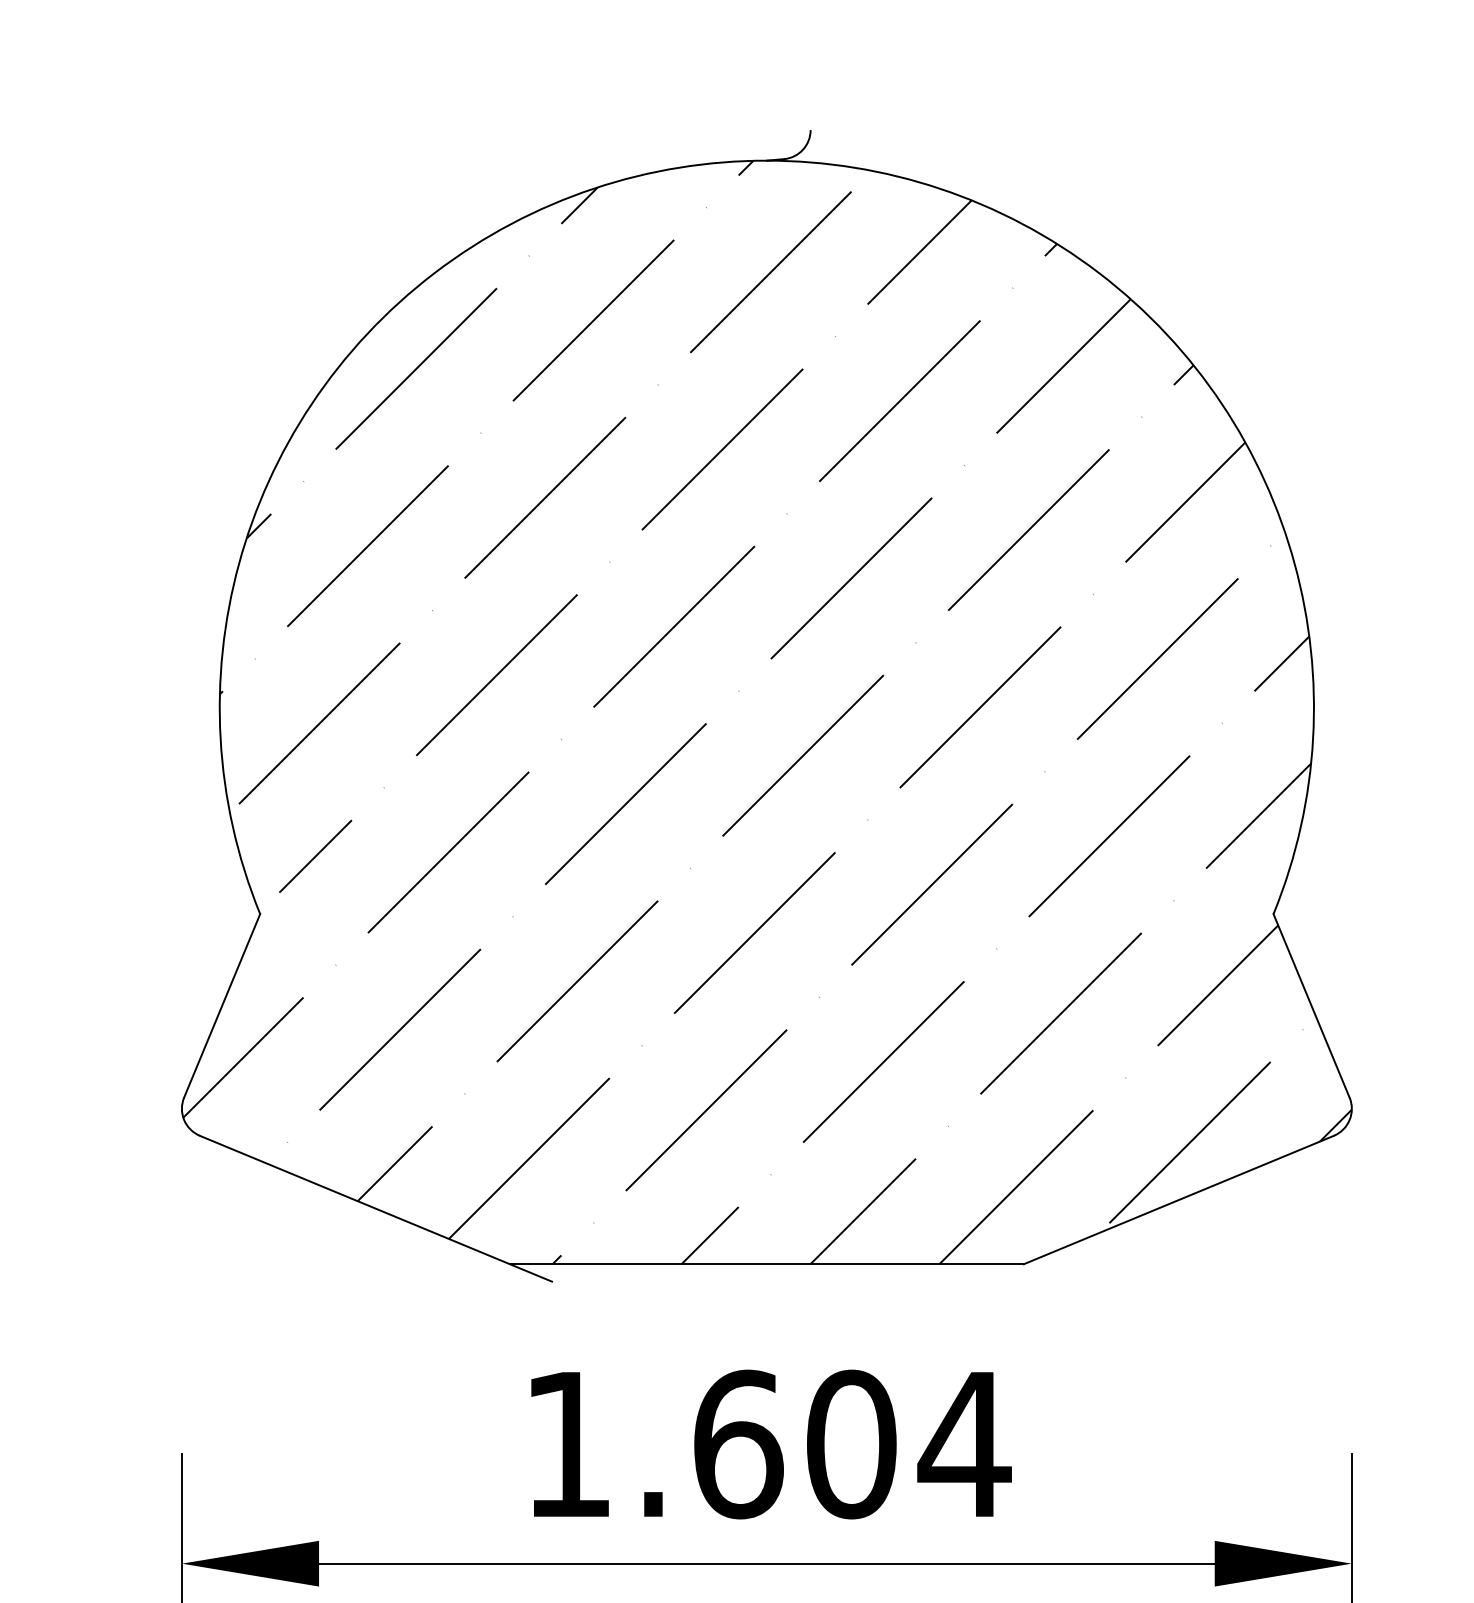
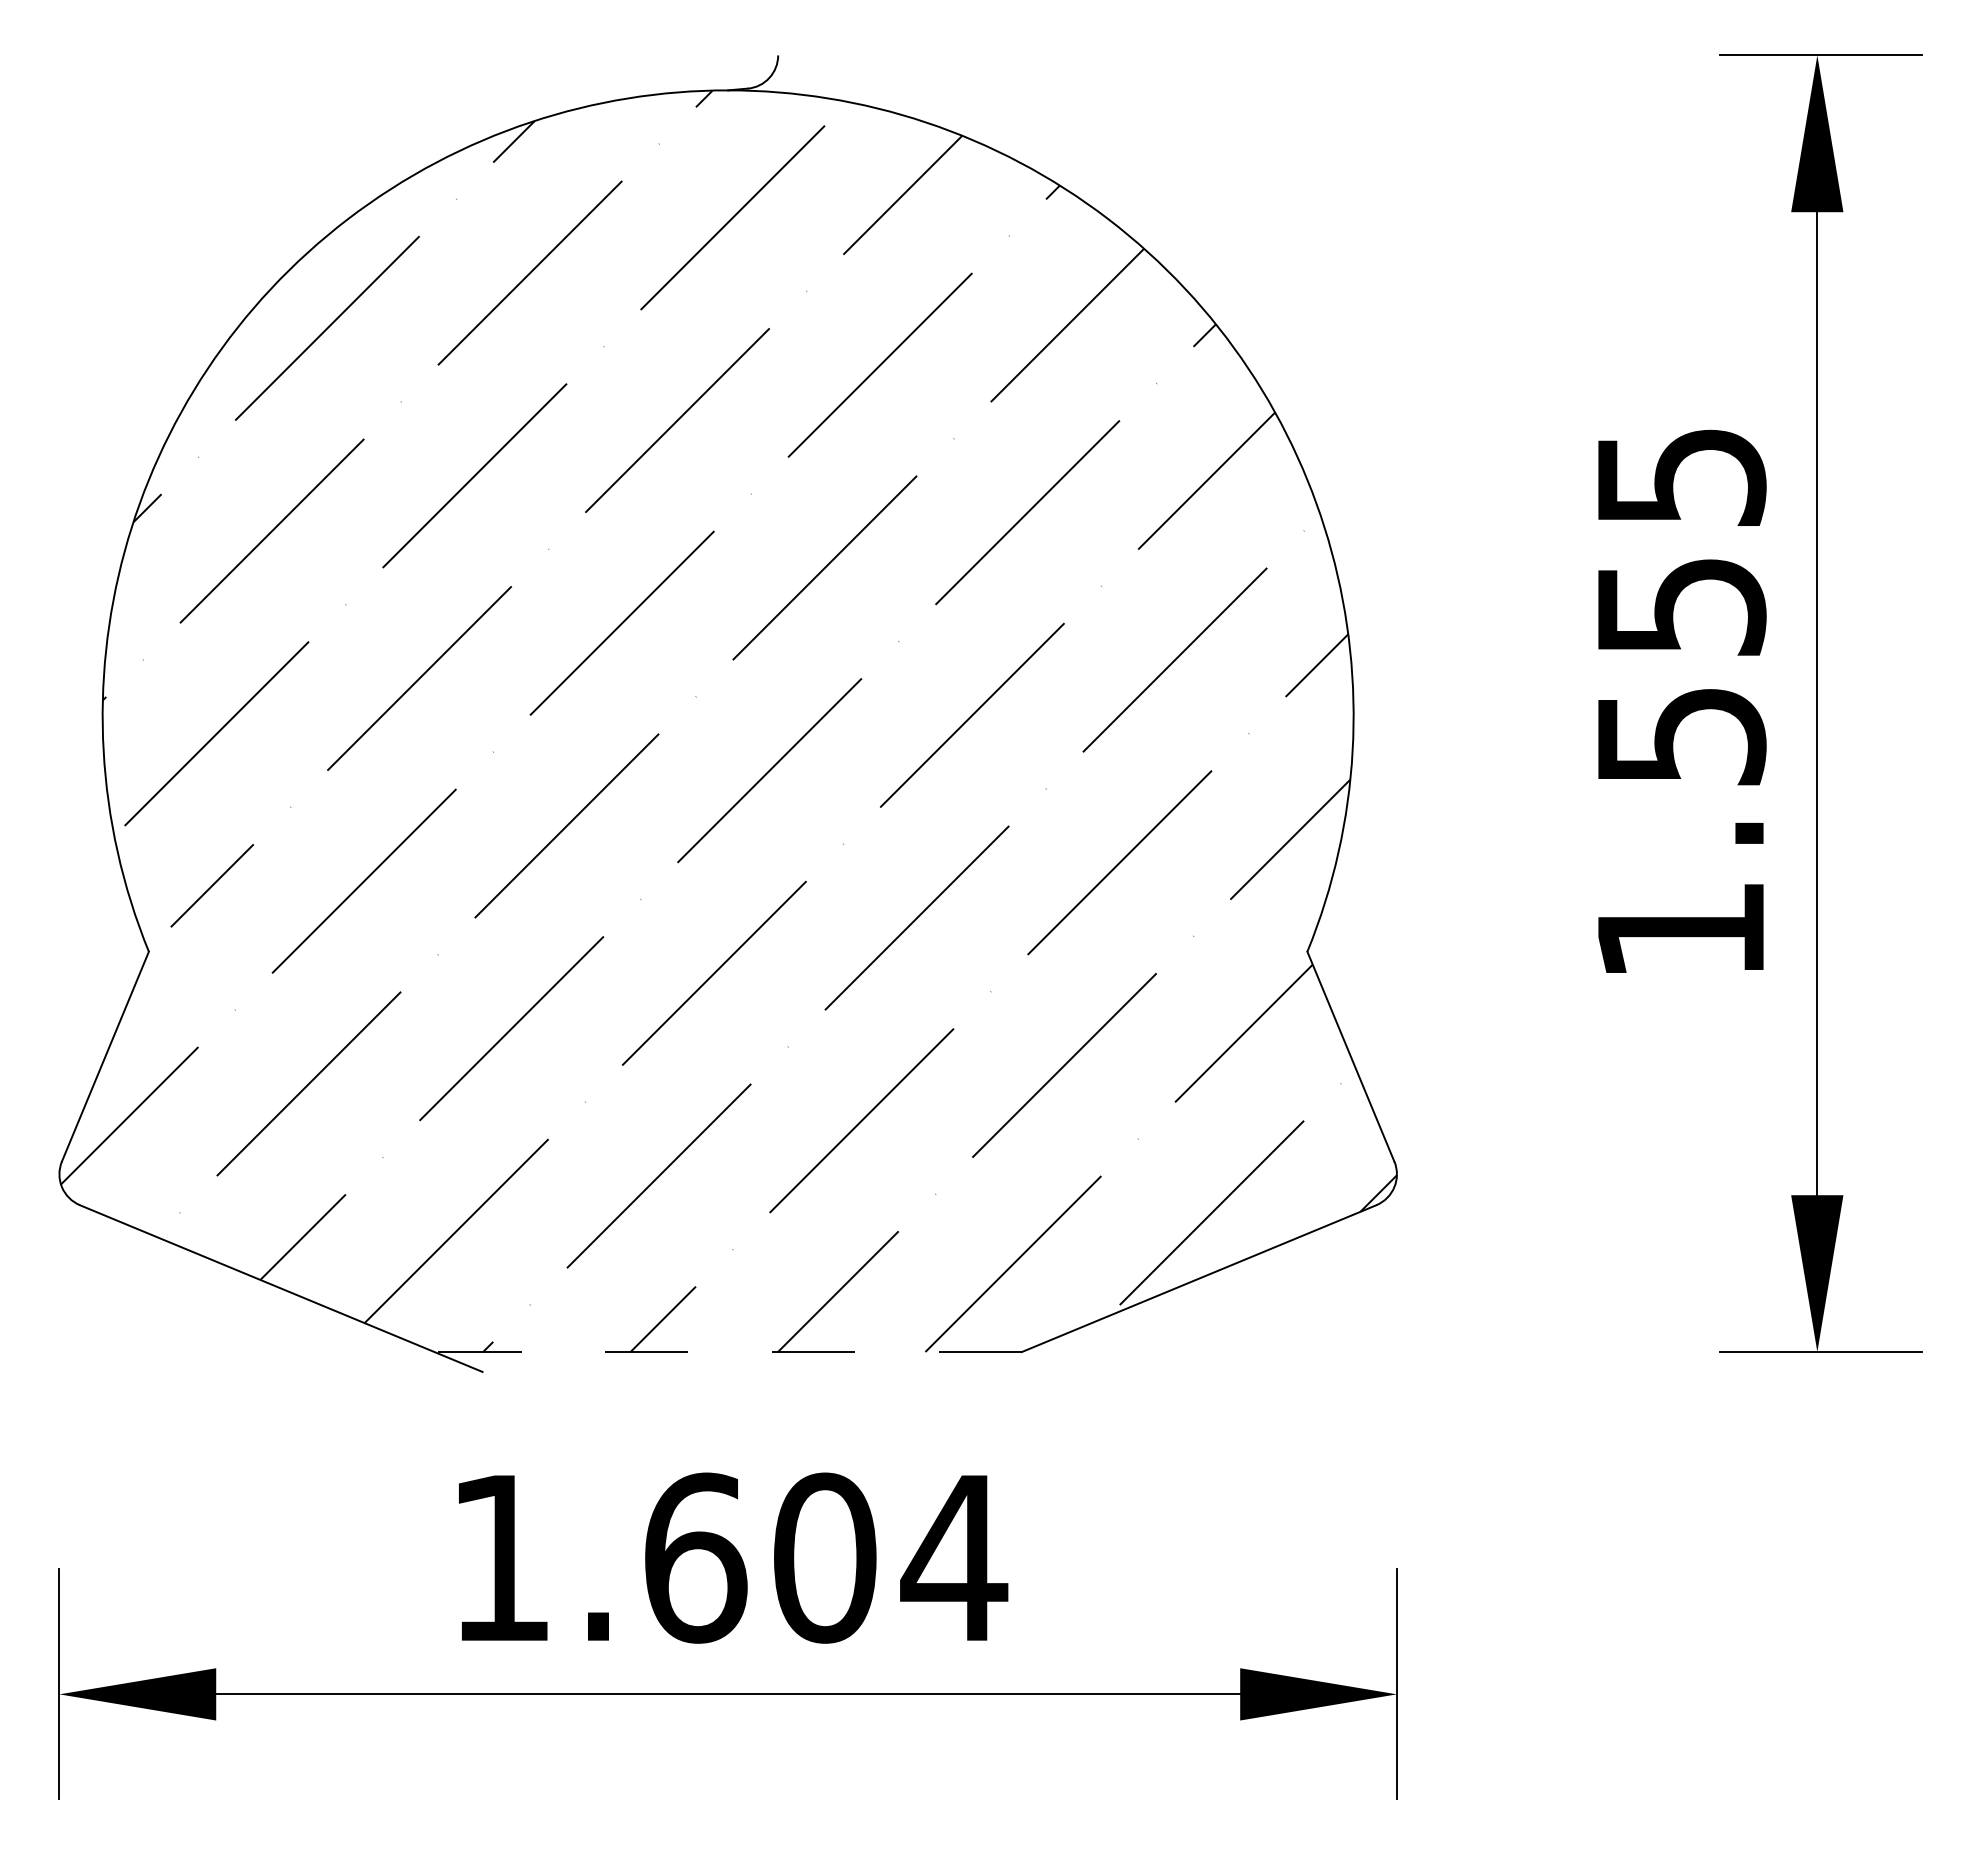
line: (767, 1264) -> (728, 1352), solid -> dashed

